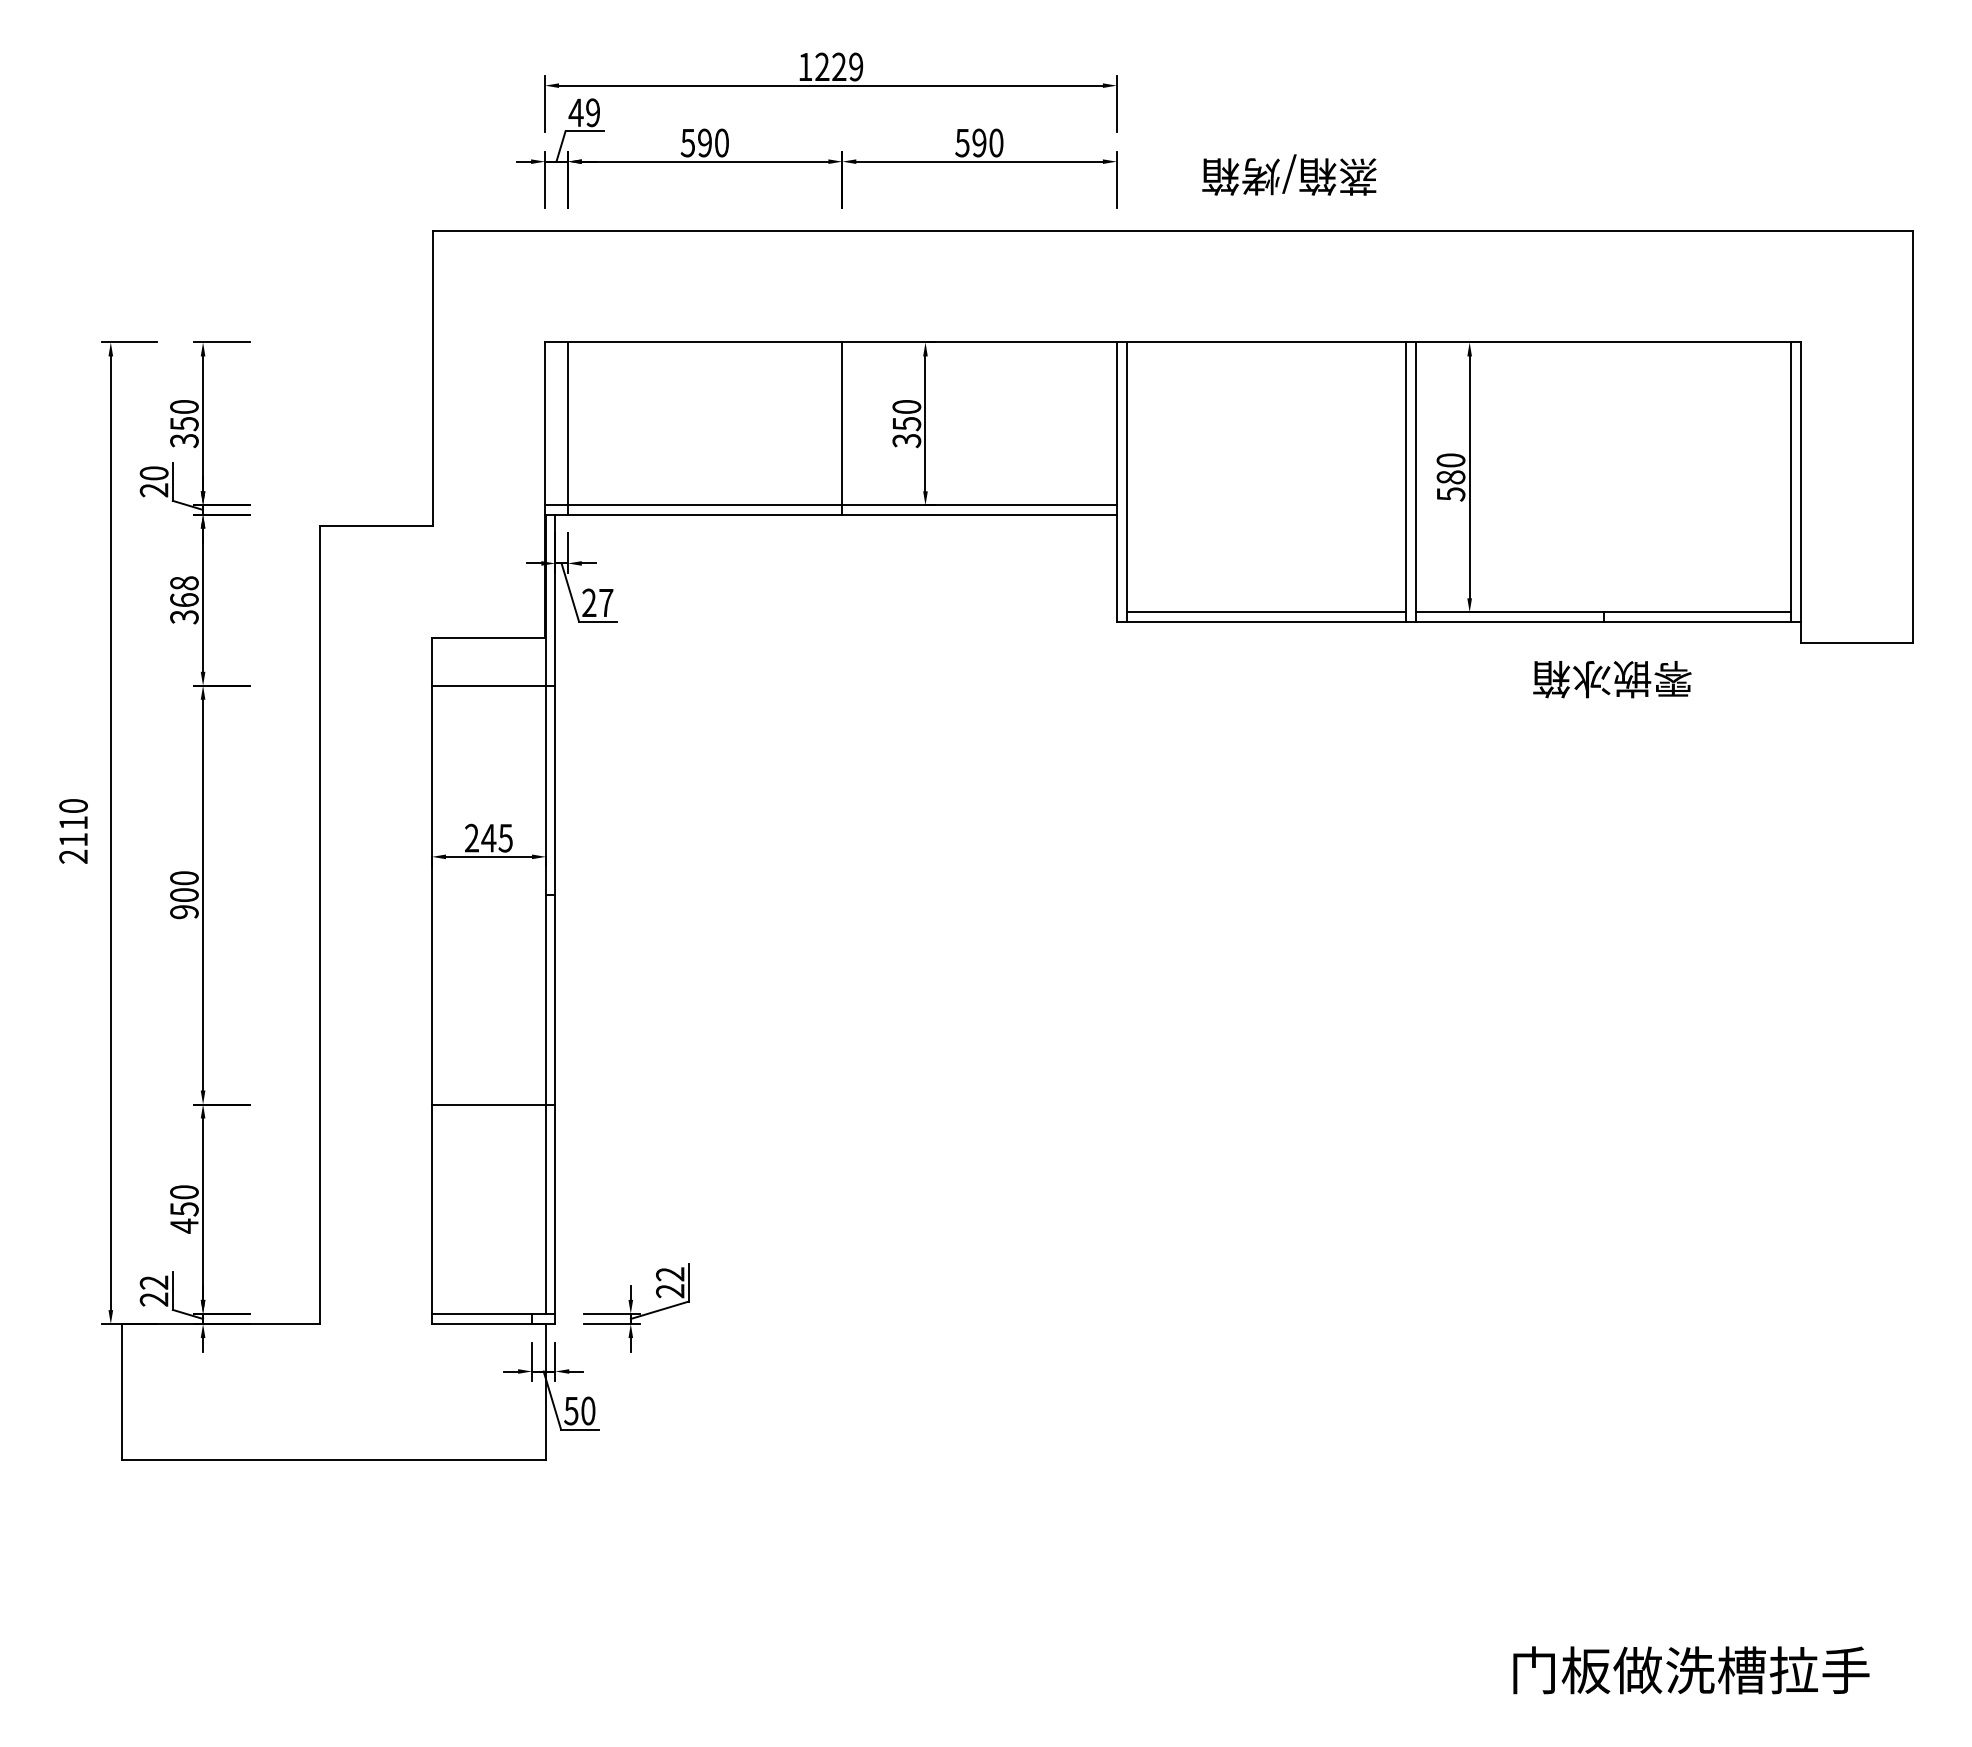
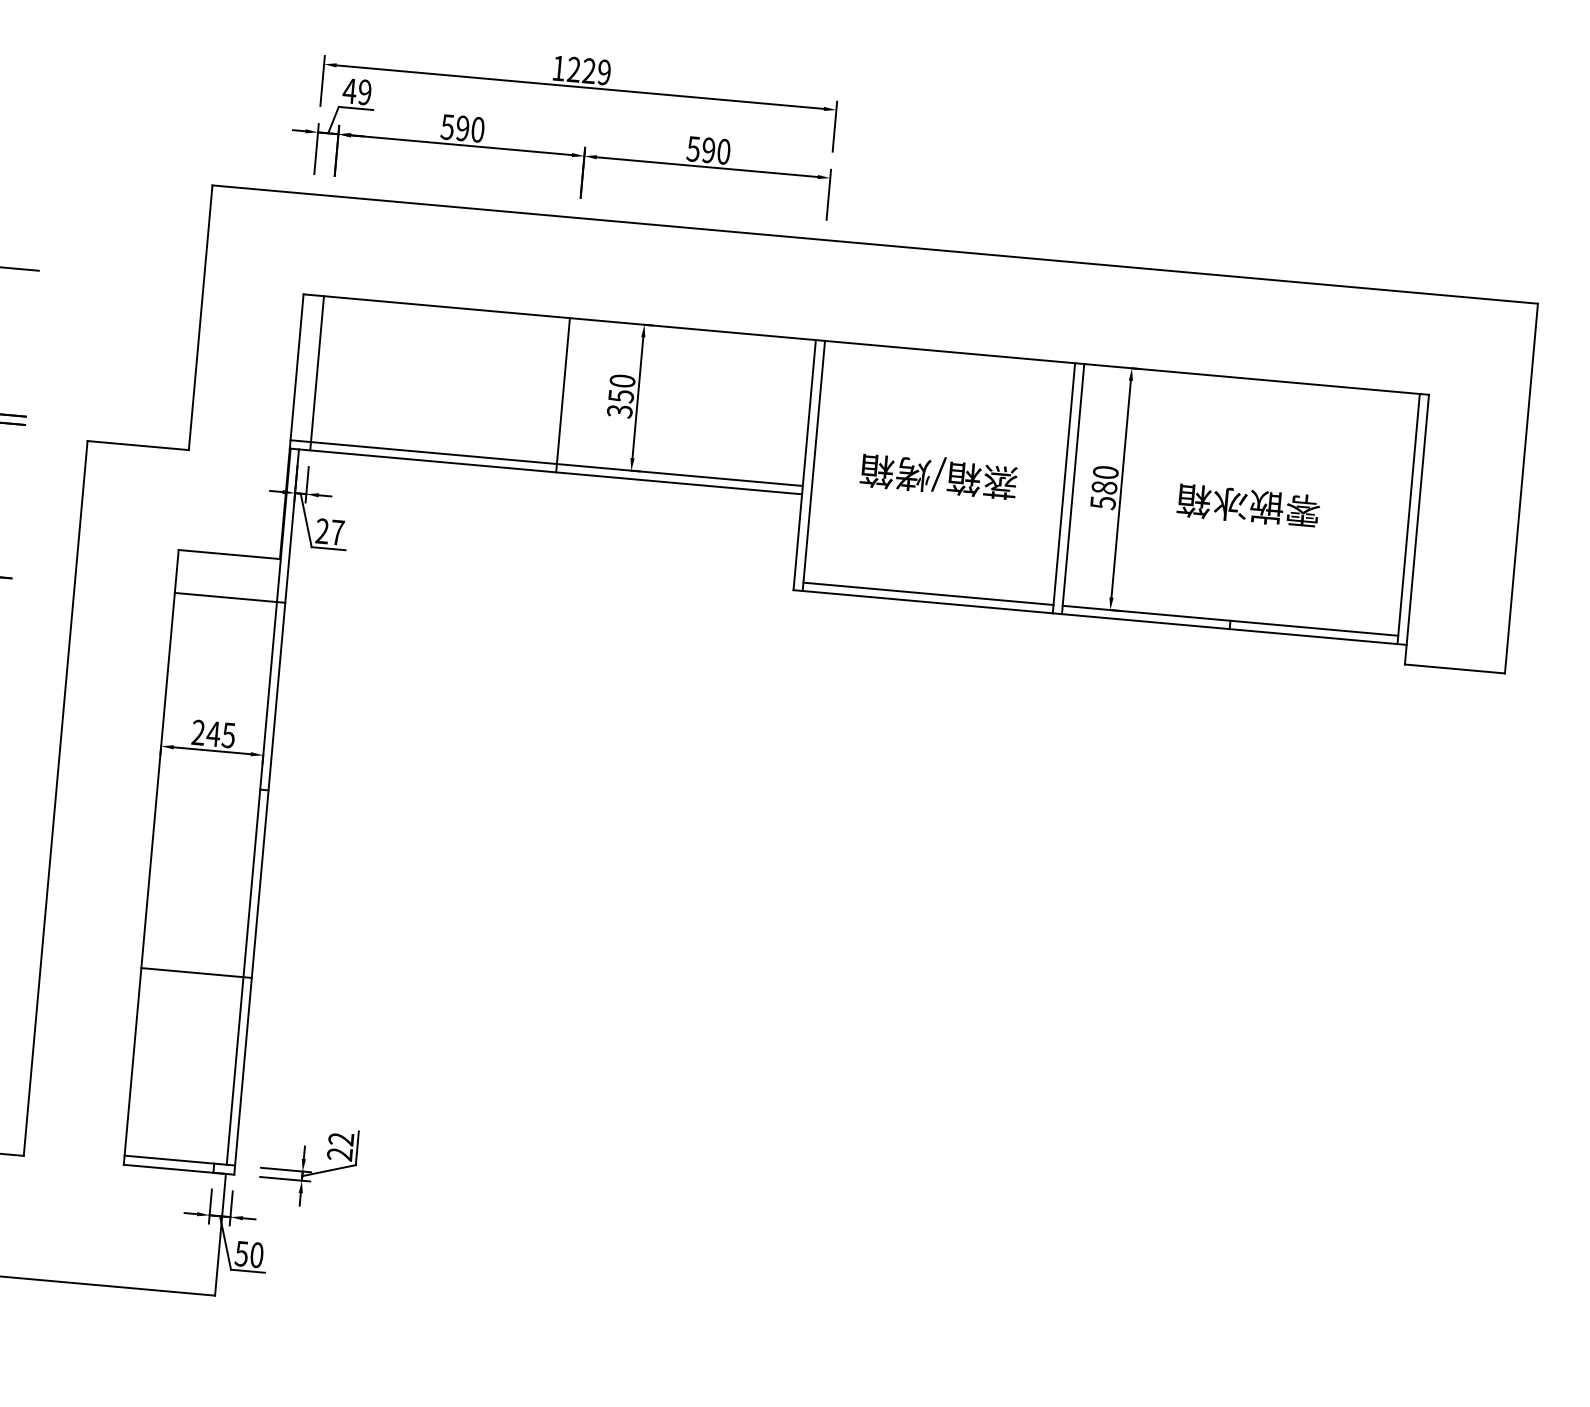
text: (1289, 174) -> (938, 474), moved
text: (1612, 679) -> (1248, 506), moved

